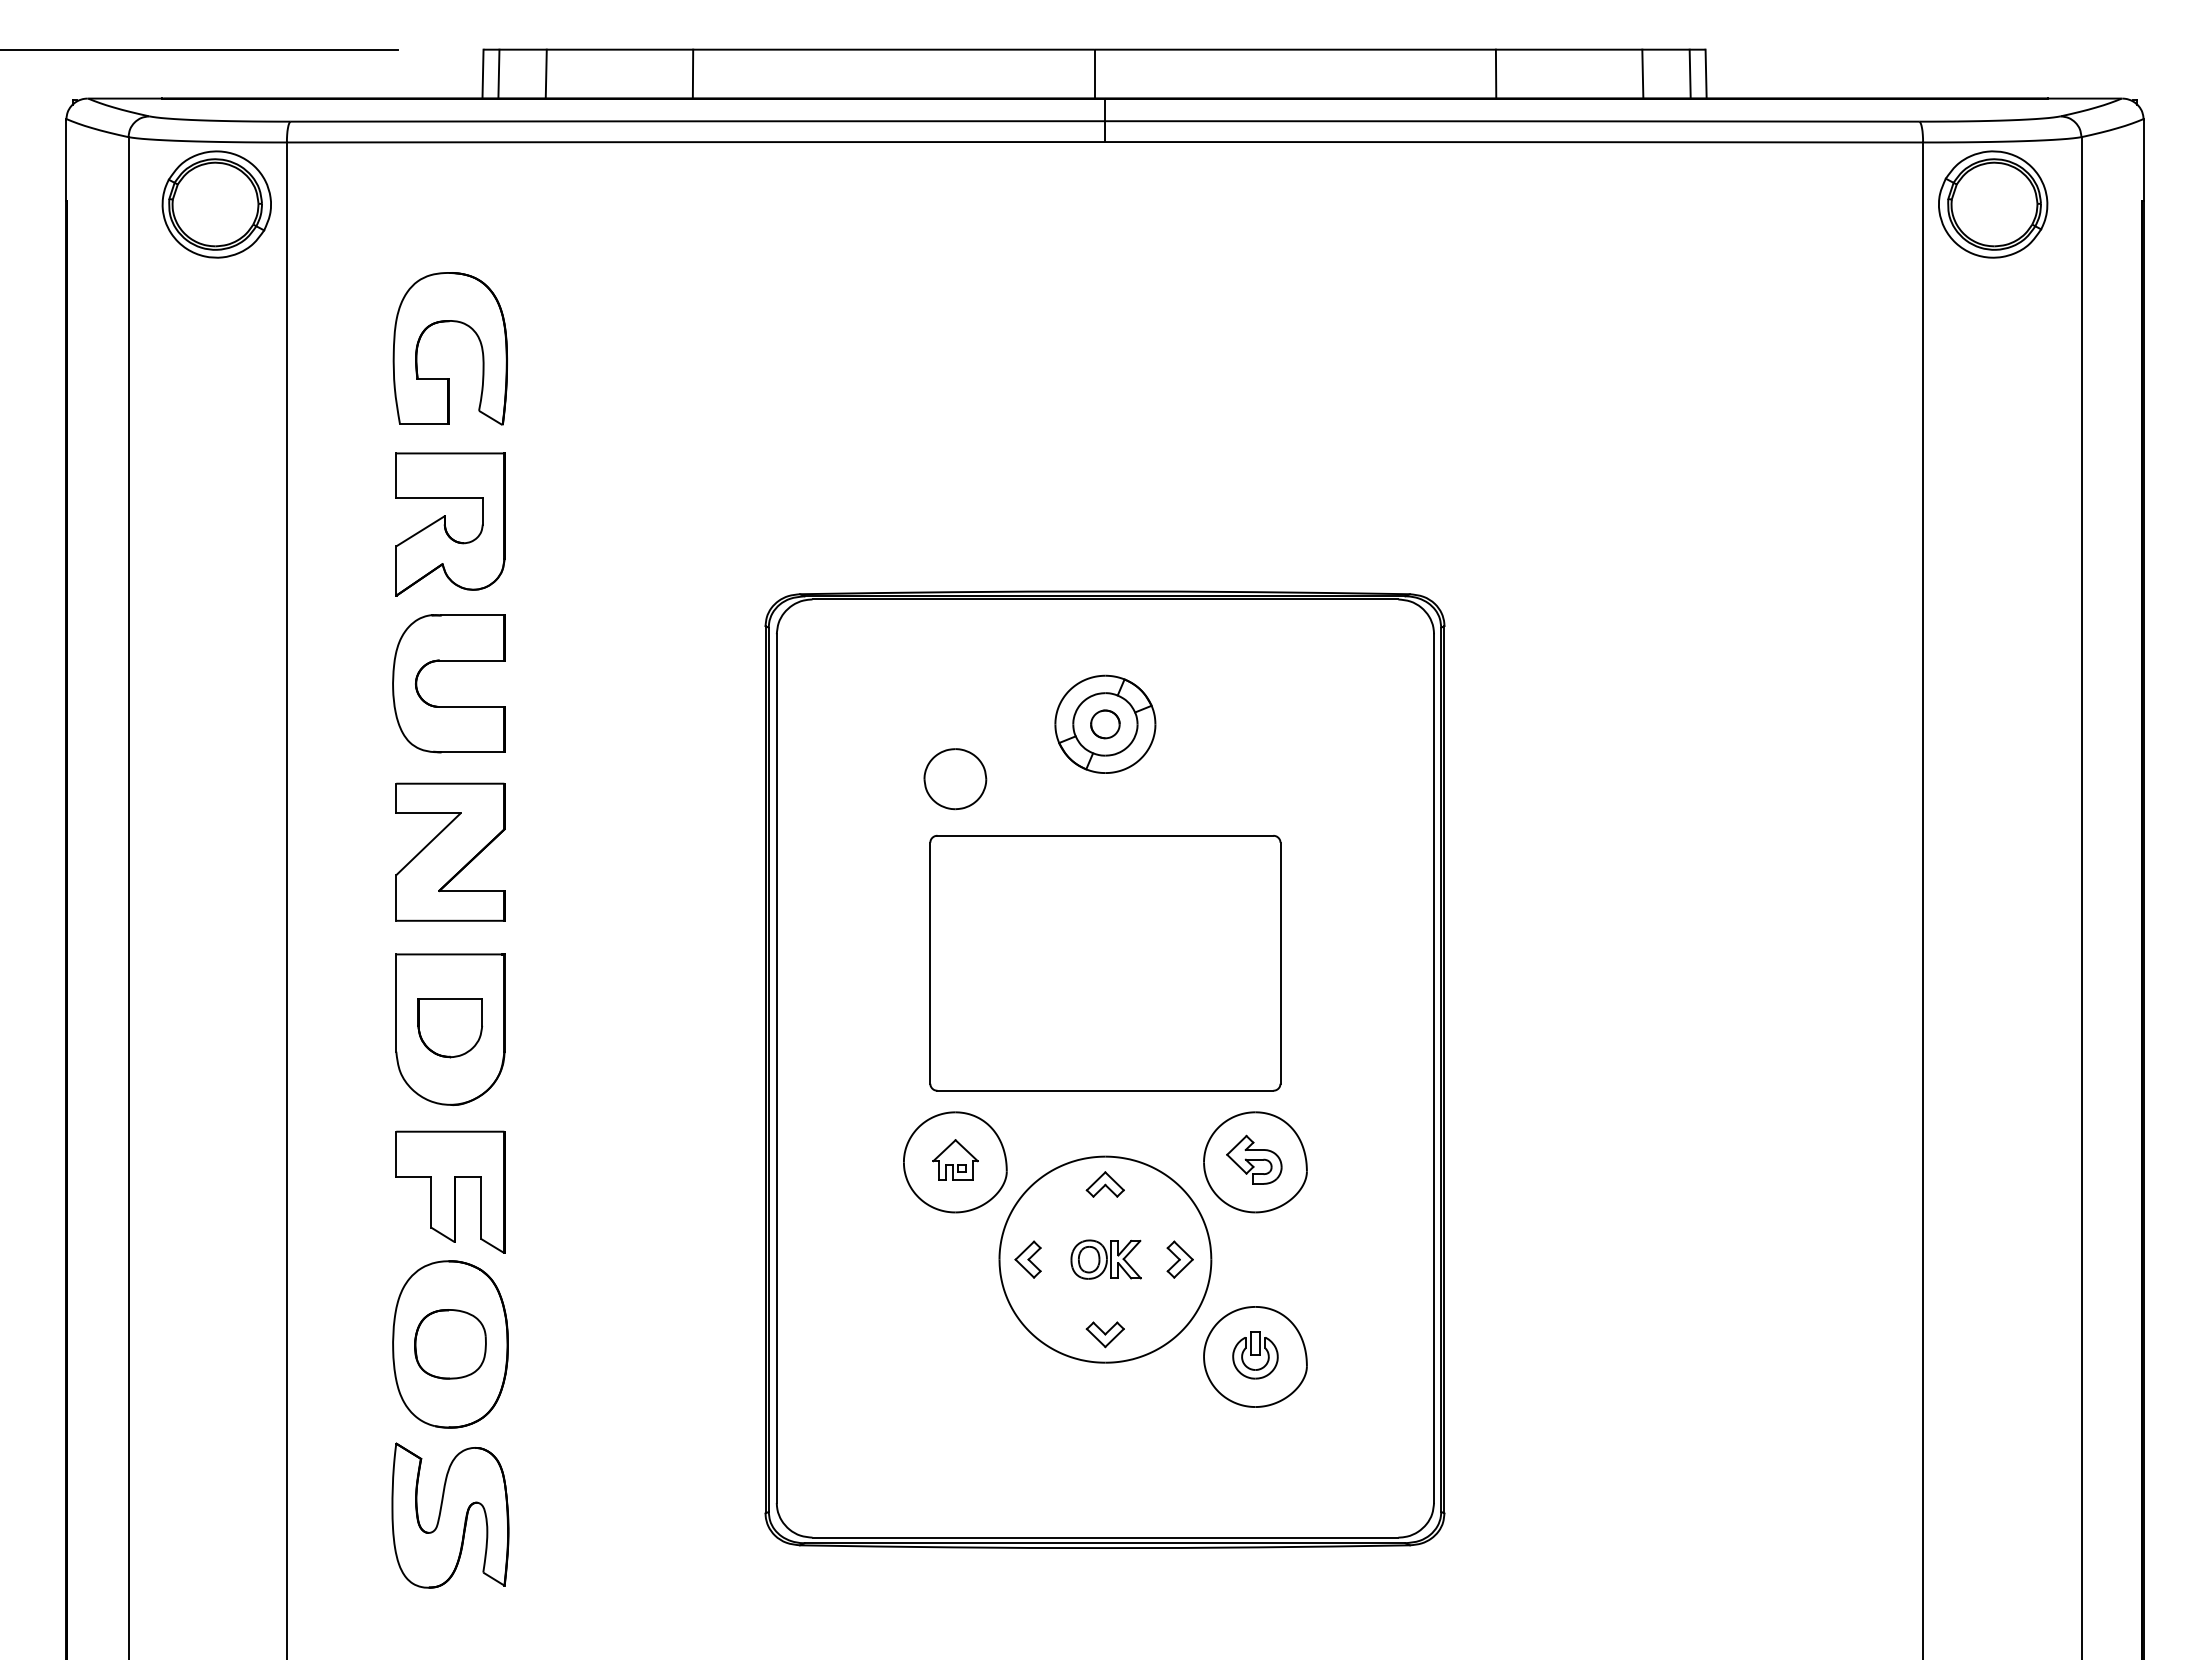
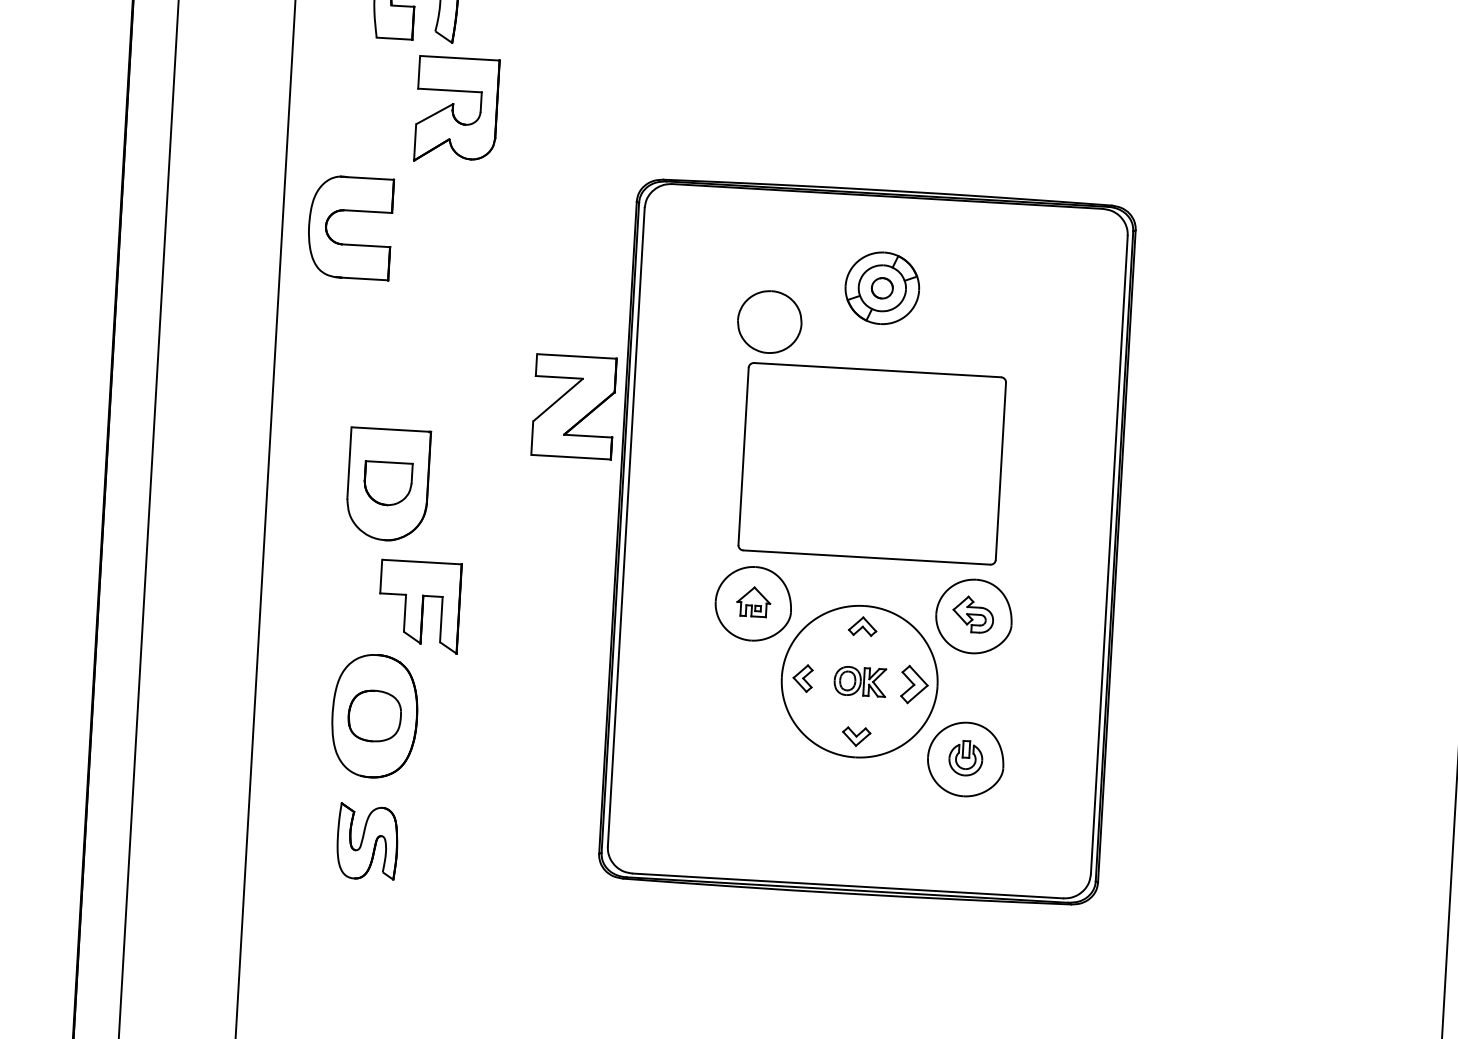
part: (450, 524) -> (456, 110), moved
part: (448, 661) -> (350, 211), moved
part: (955, 779) -> (769, 322), size x1.4
part: (450, 851) -> (574, 406), moved
part: (450, 1191) -> (419, 606), moved
part: (1179, 1259) -> (914, 684), size x1.4
part: (450, 1515) -> (367, 841), size x0.7

